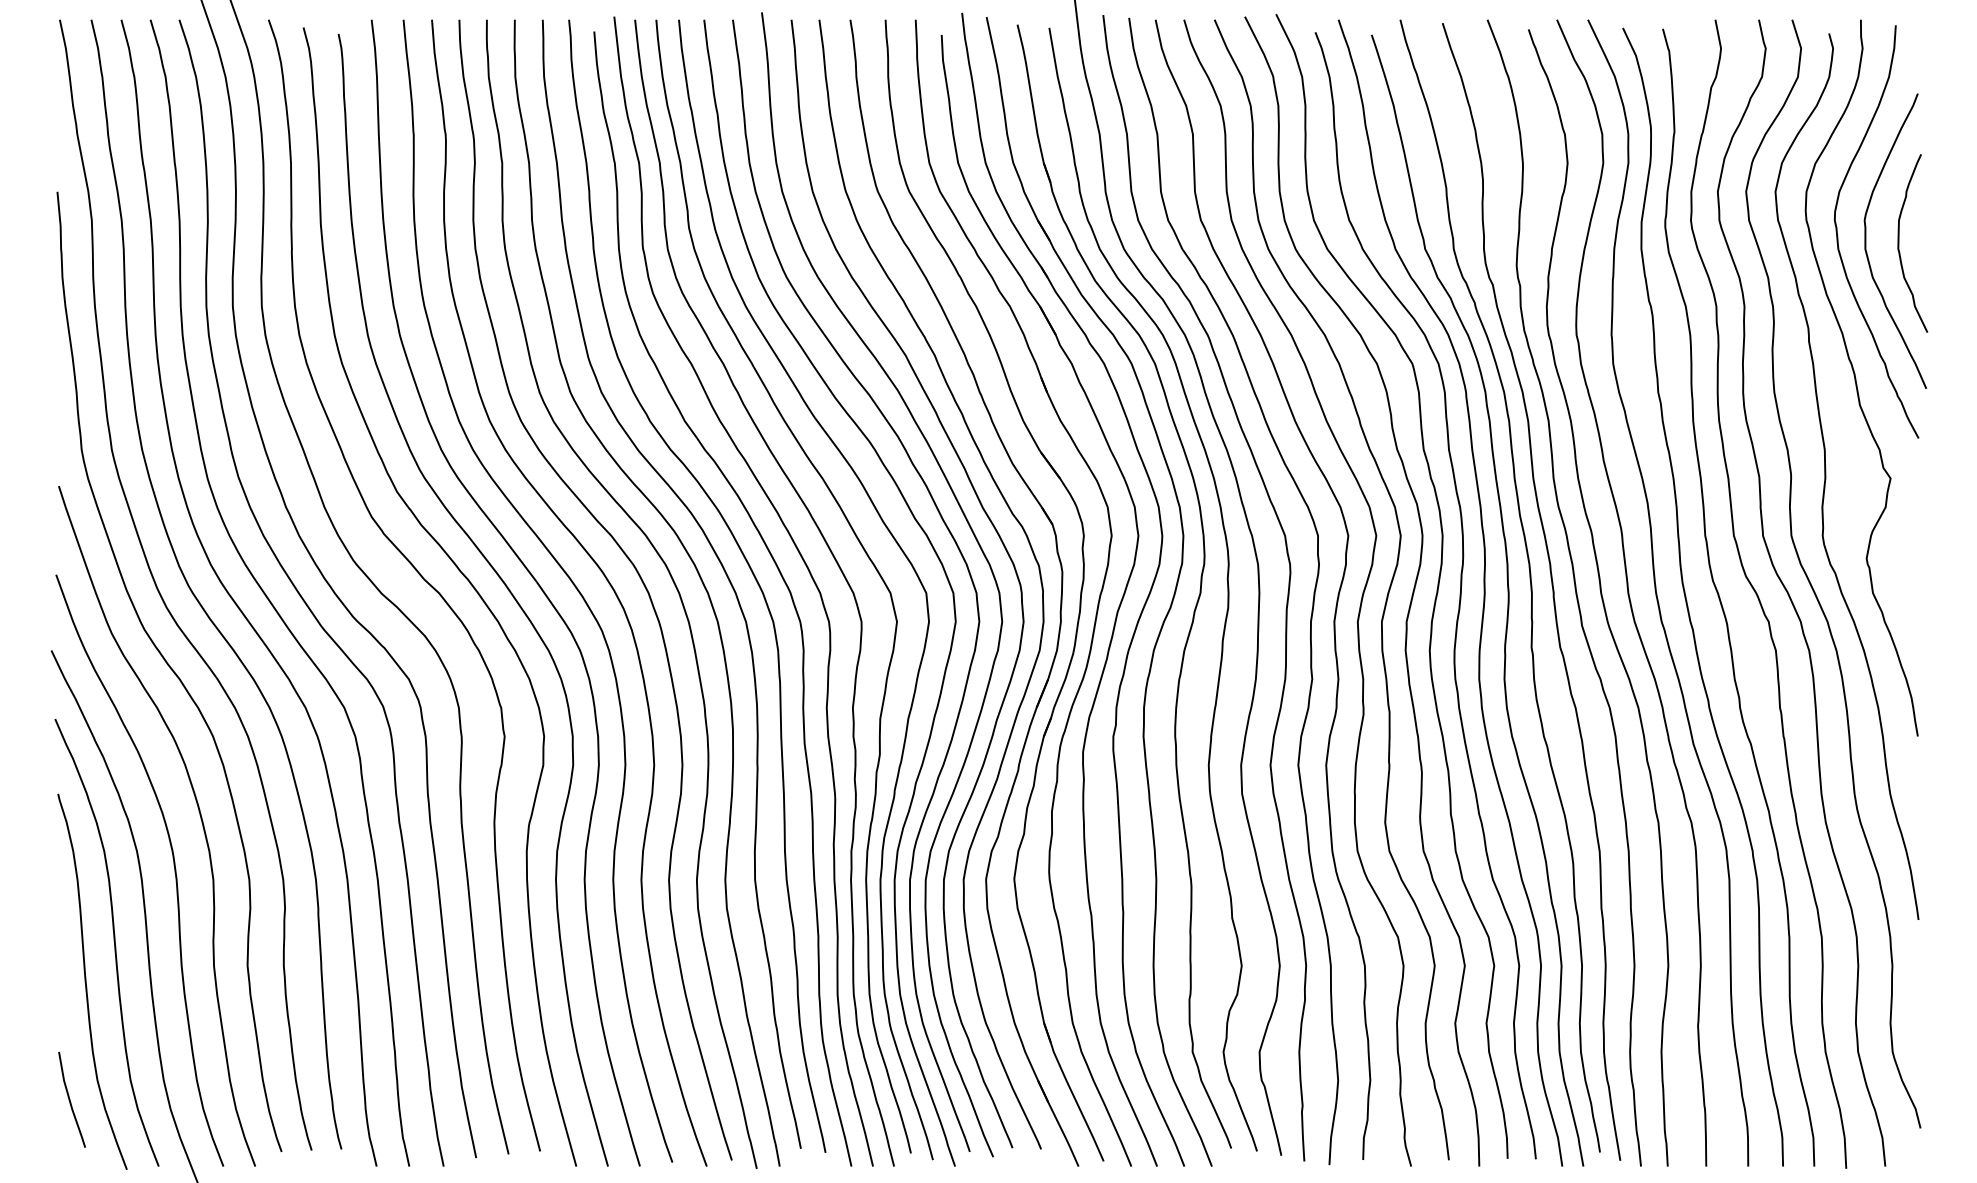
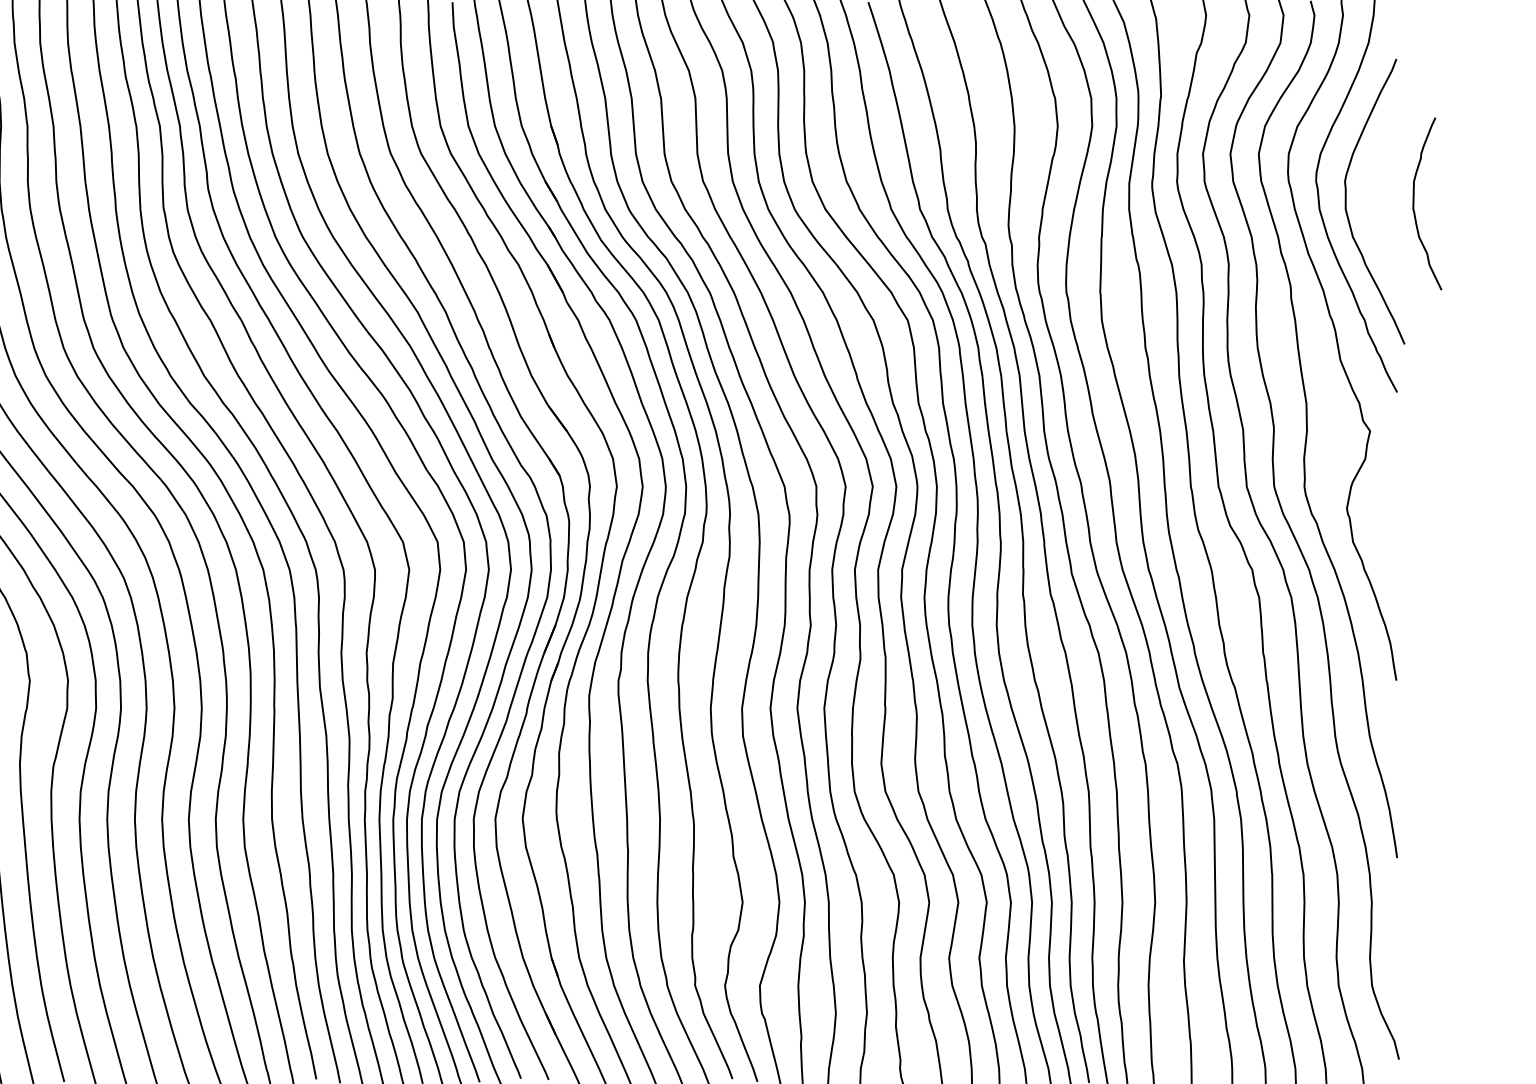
curve: (1899, 243) -> (1414, 203), moved

